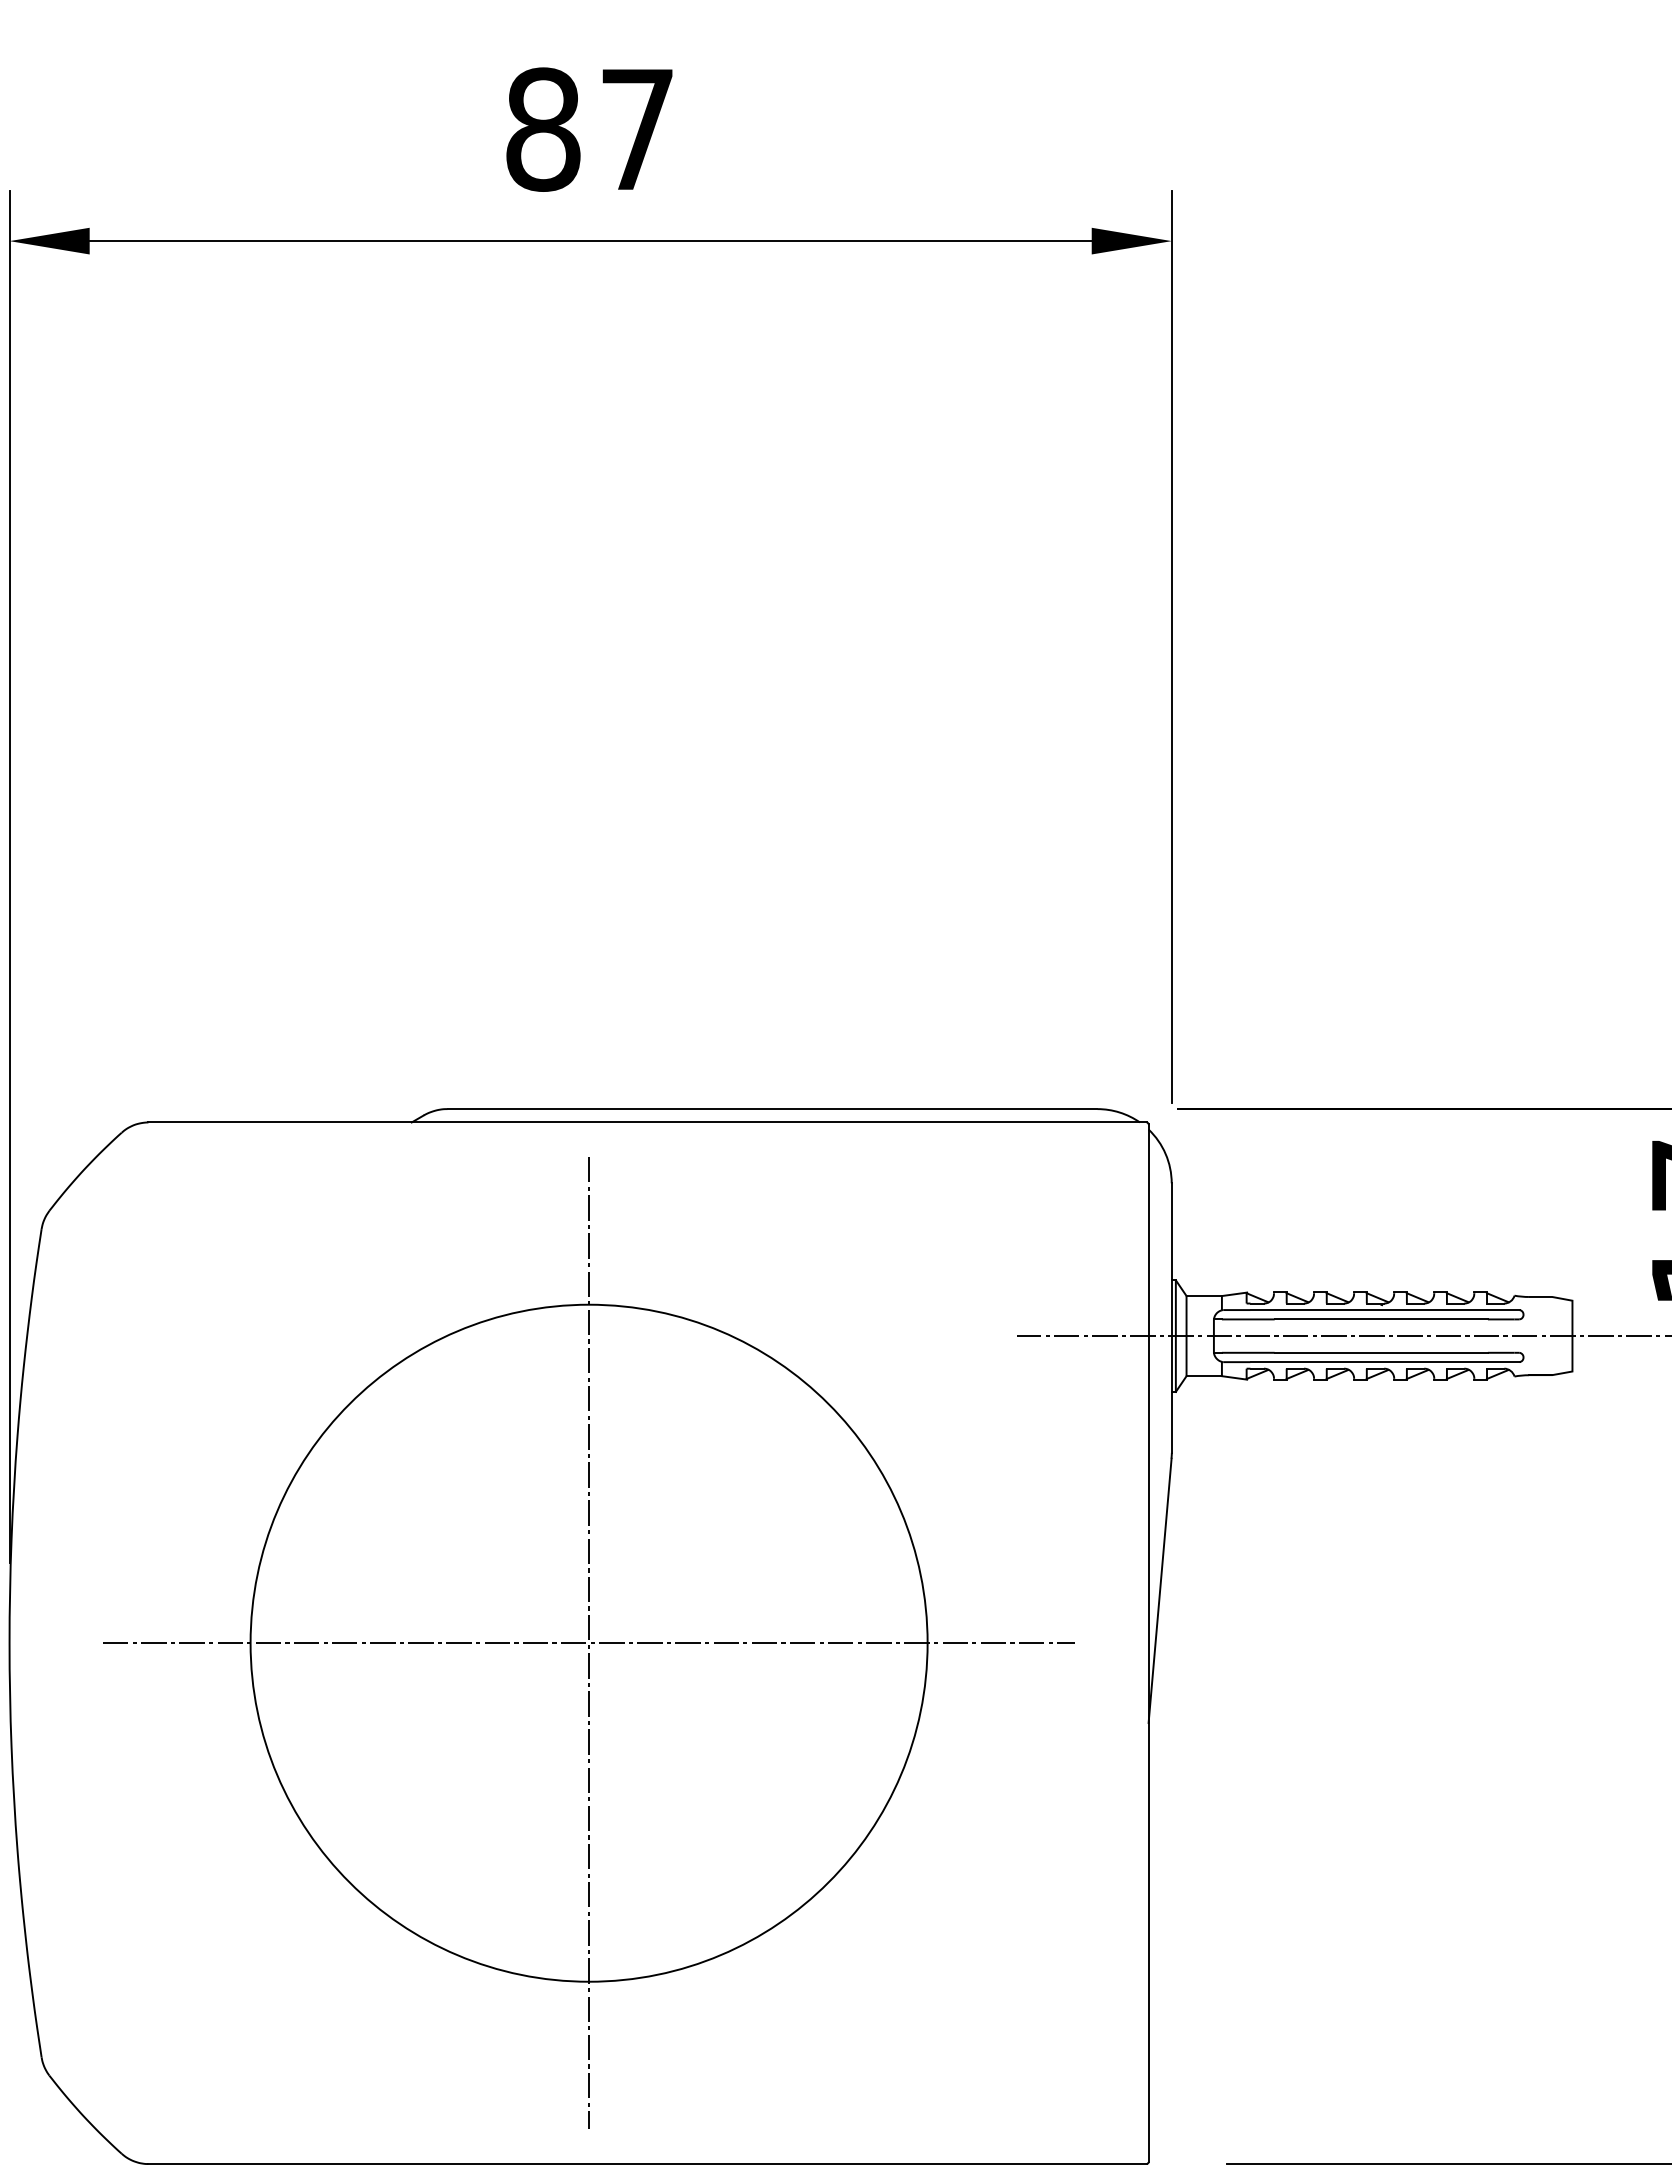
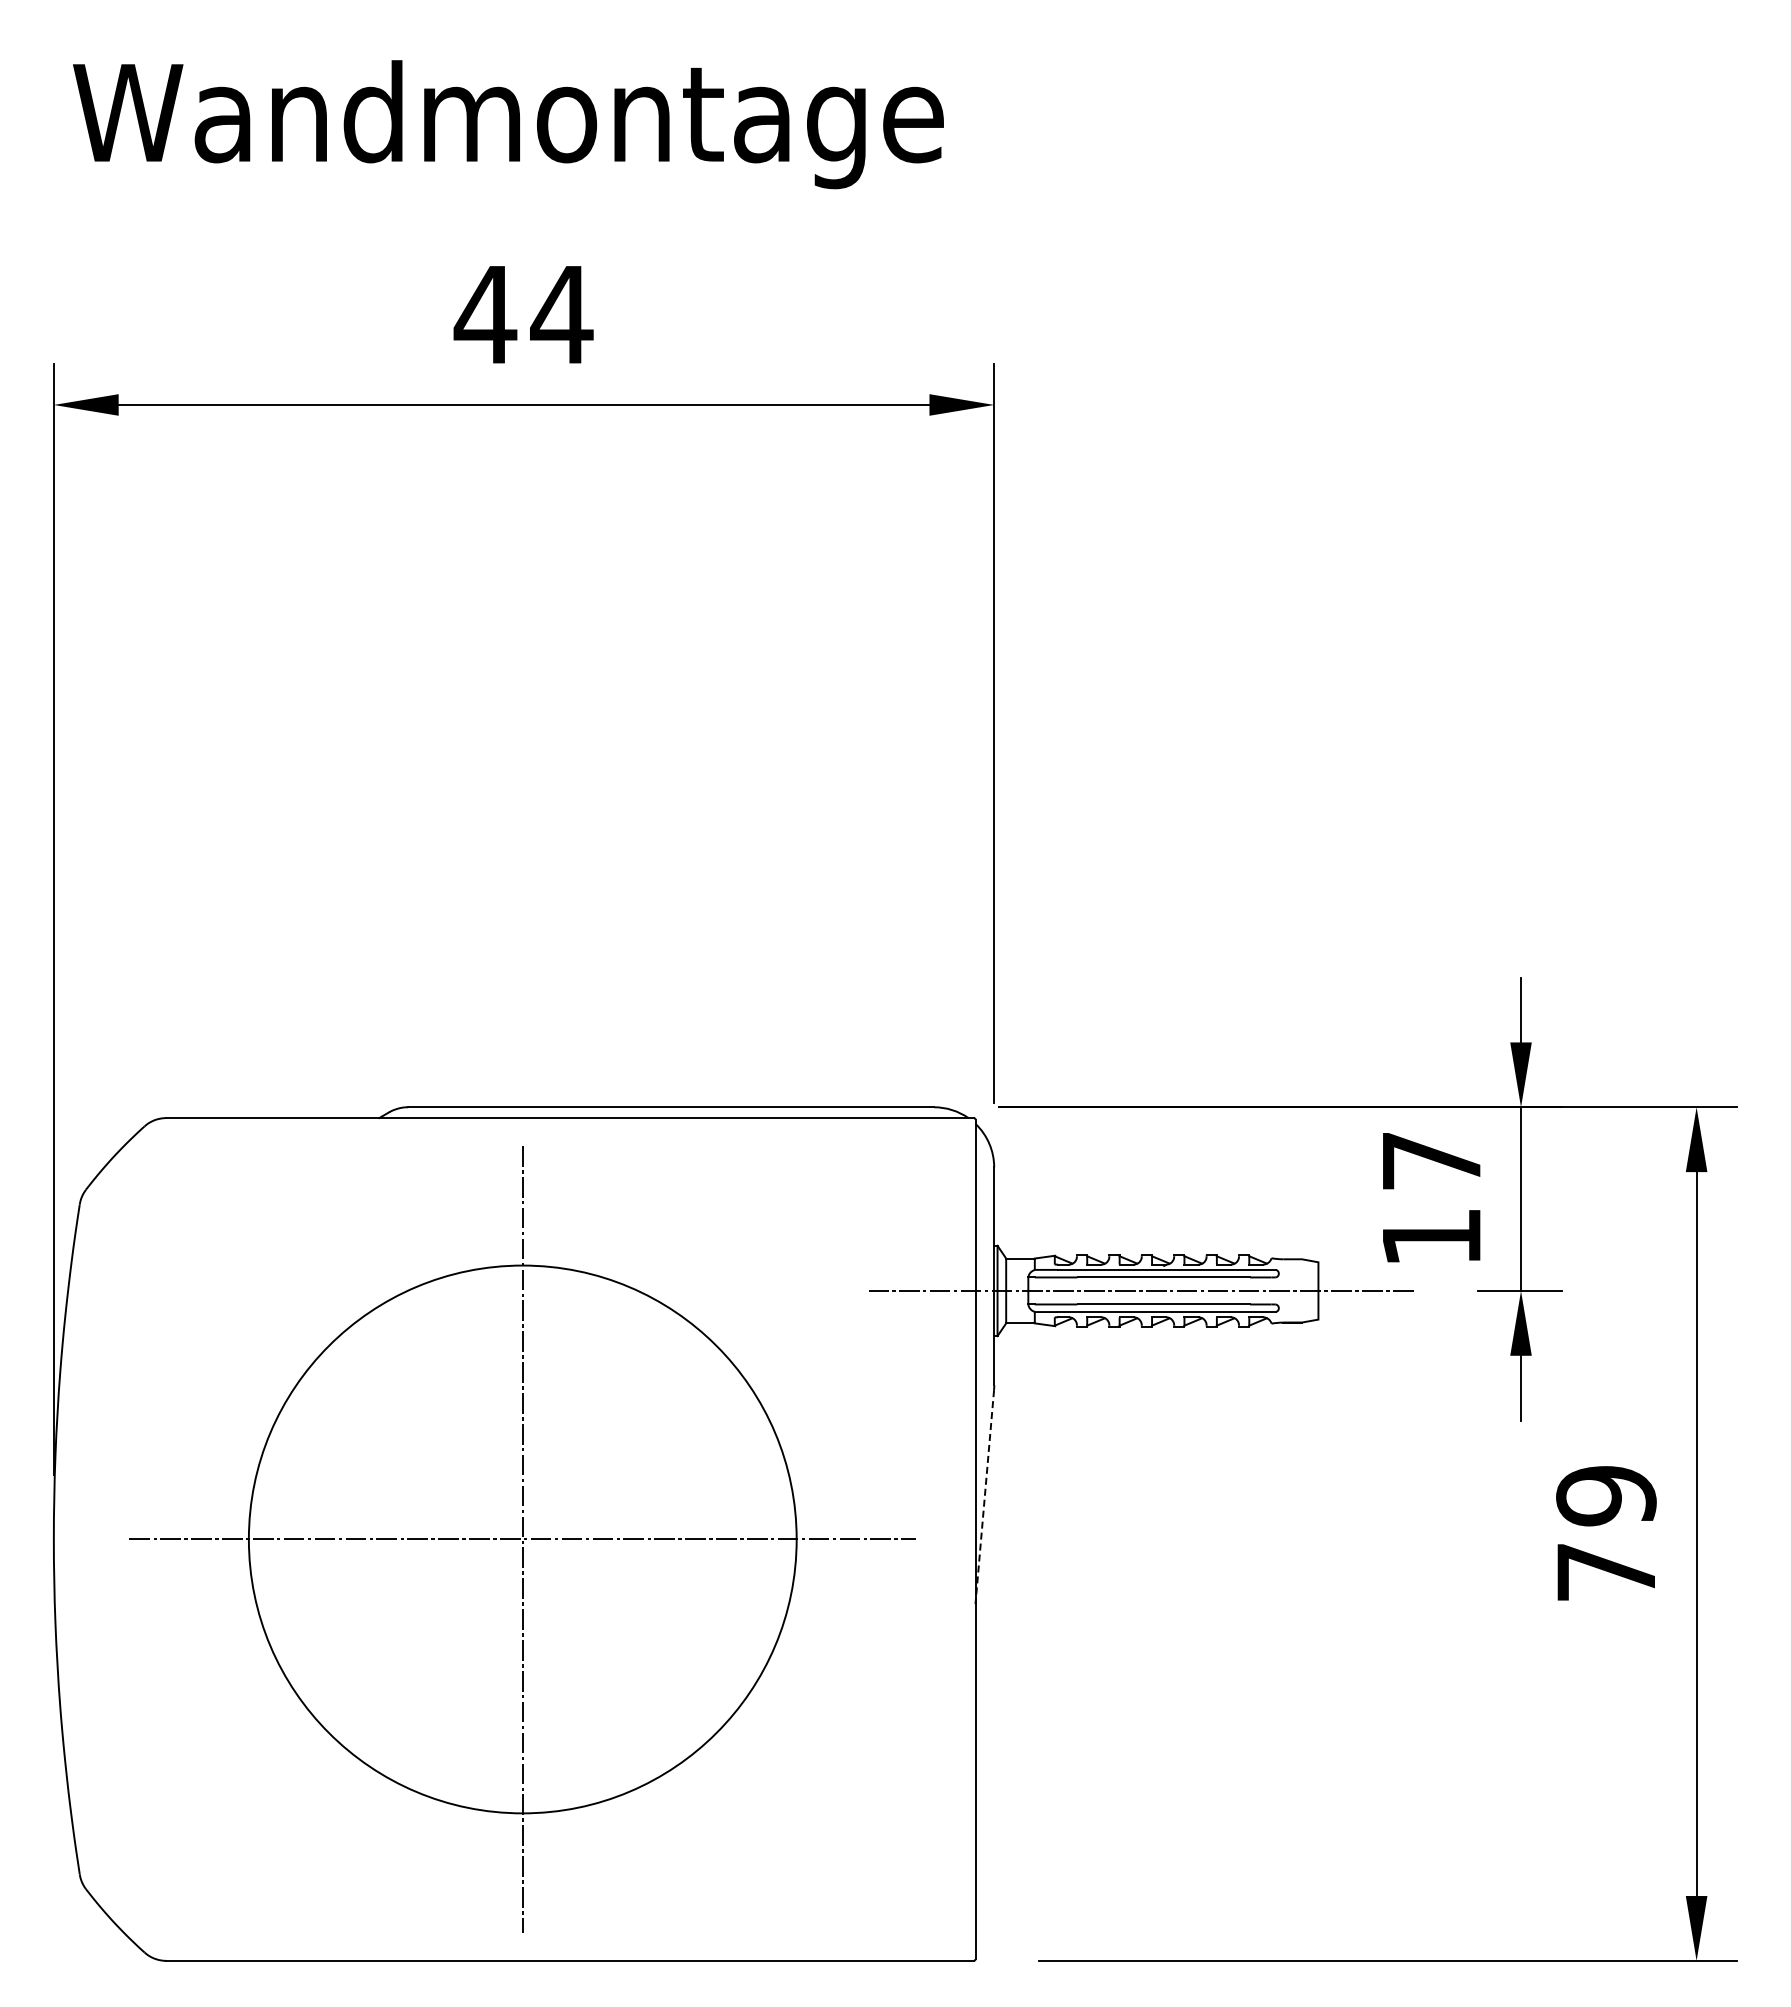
text: (589, 129) -> (523, 314), 87 -> 44
line: (1159, 1591) -> (984, 1497), solid -> dashed

